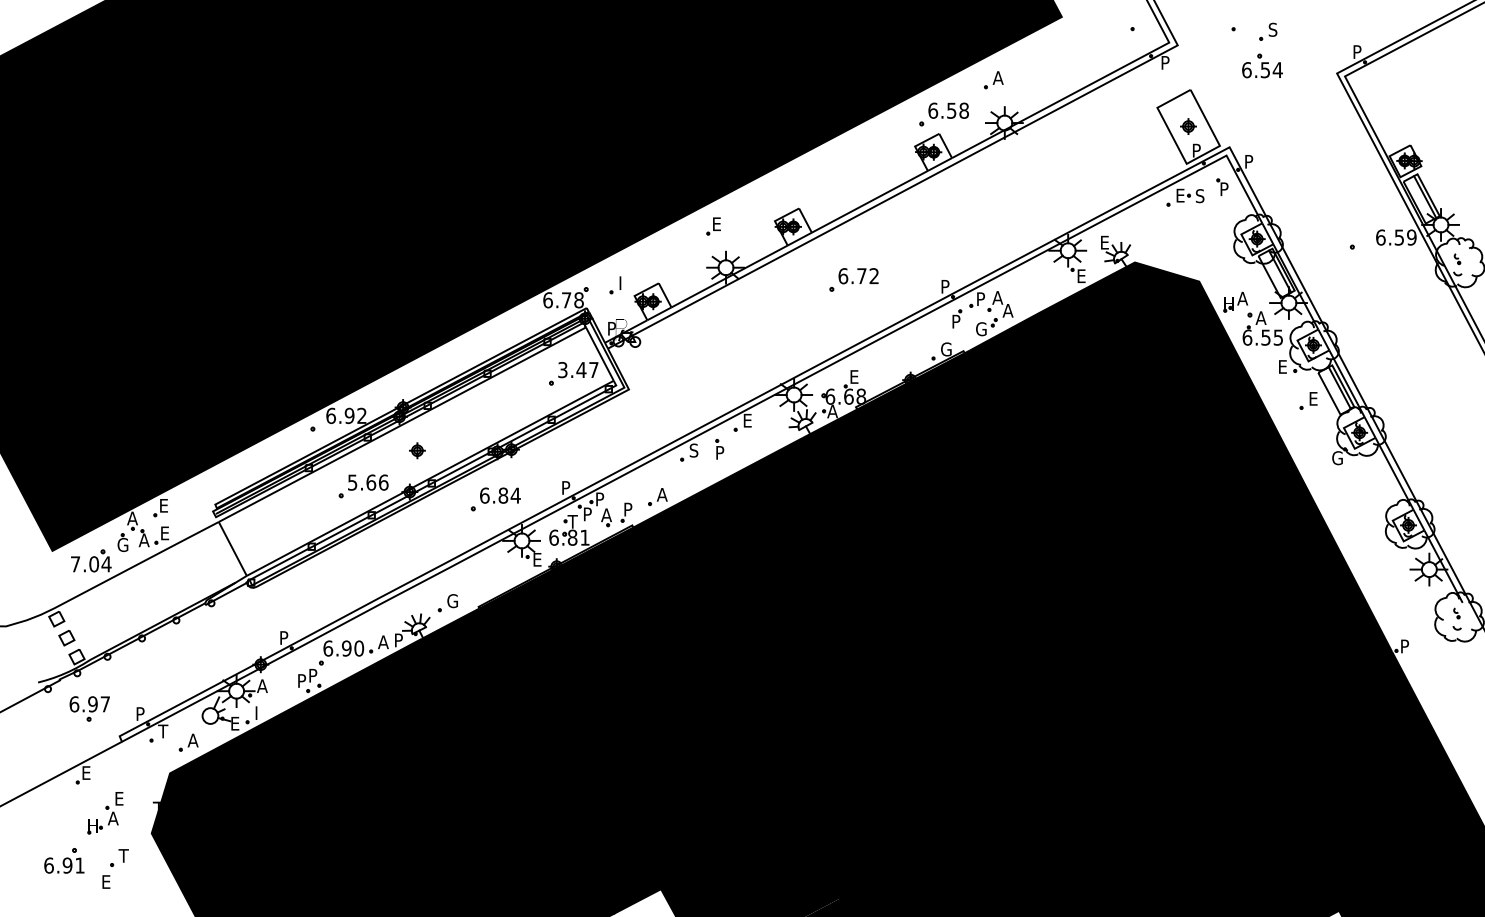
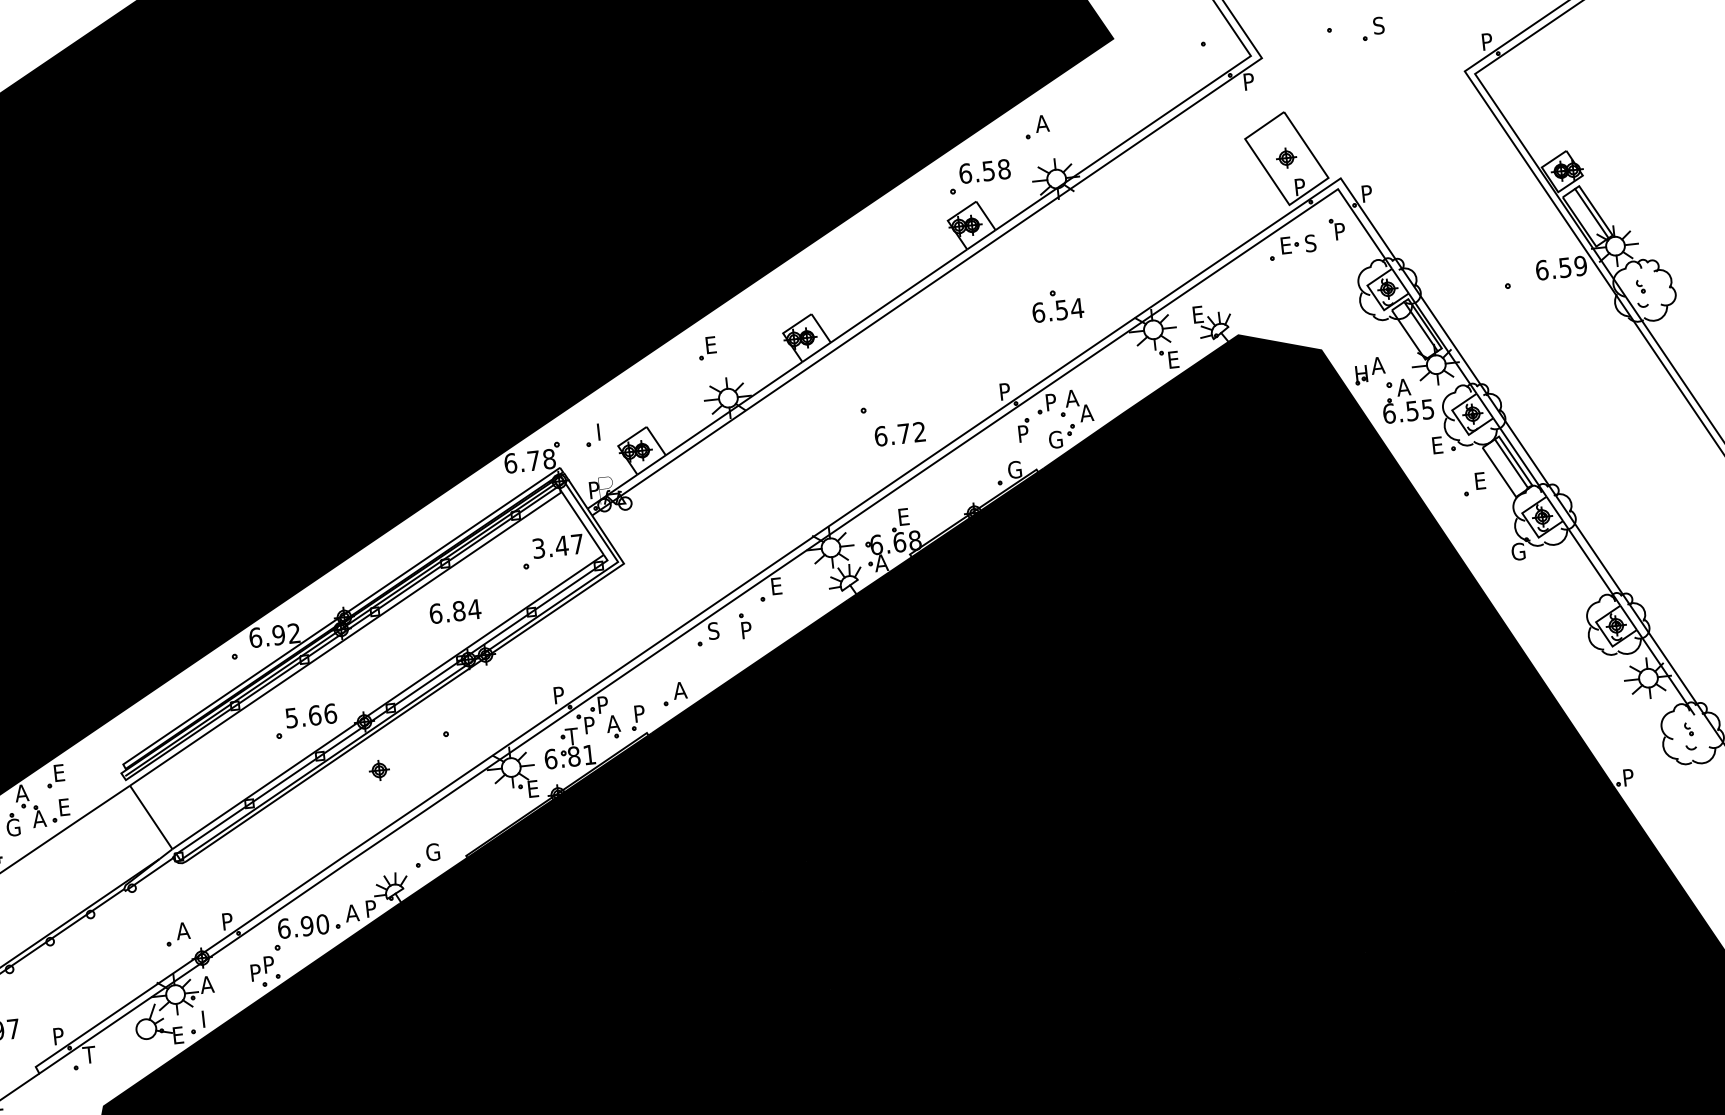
part: (1262, 65) -> (1057, 304), moved
text: (858, 276) -> (899, 434), moved
part: (417, 450) -> (379, 770), moved
text: (500, 495) -> (455, 611), moved
part: (188, 742) -> (177, 934), moved

